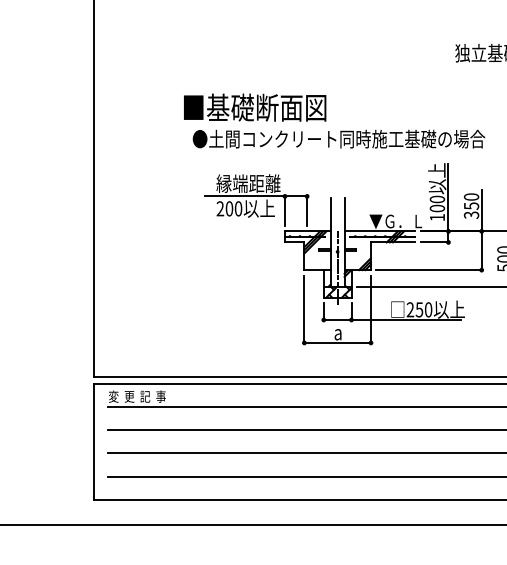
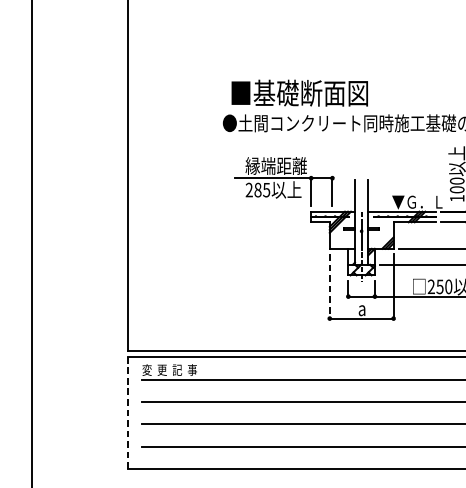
text: (255, 107) -> (300, 93), moved
text: (233, 208) -> (261, 189), 200 -> 285
line: (304, 309) -> (329, 286), solid -> dashed
line: (93, 441) -> (127, 413), solid -> dashed

